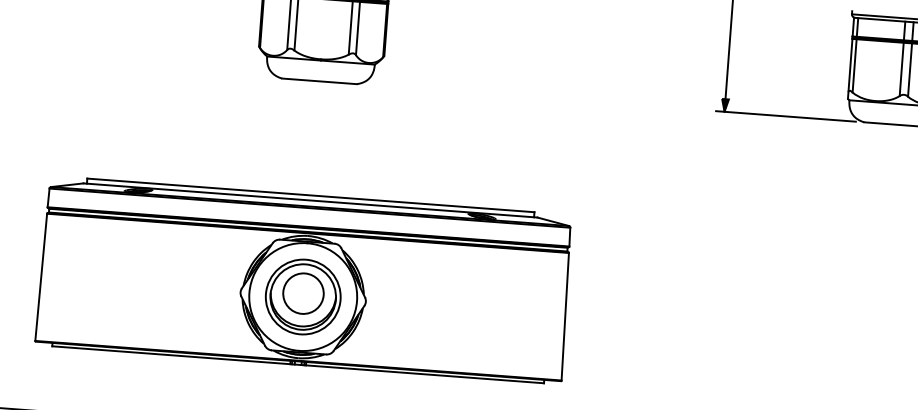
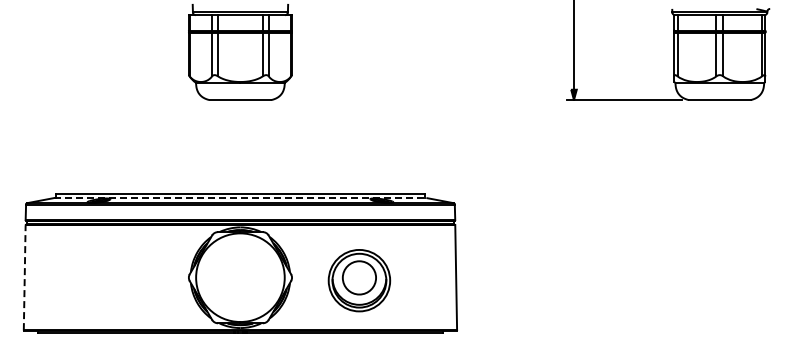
line: (310, 200) -> (240, 198), solid -> dashed
line: (40, 277) -> (24, 277), solid -> dashed
part: (303, 296) -> (359, 280), moved

